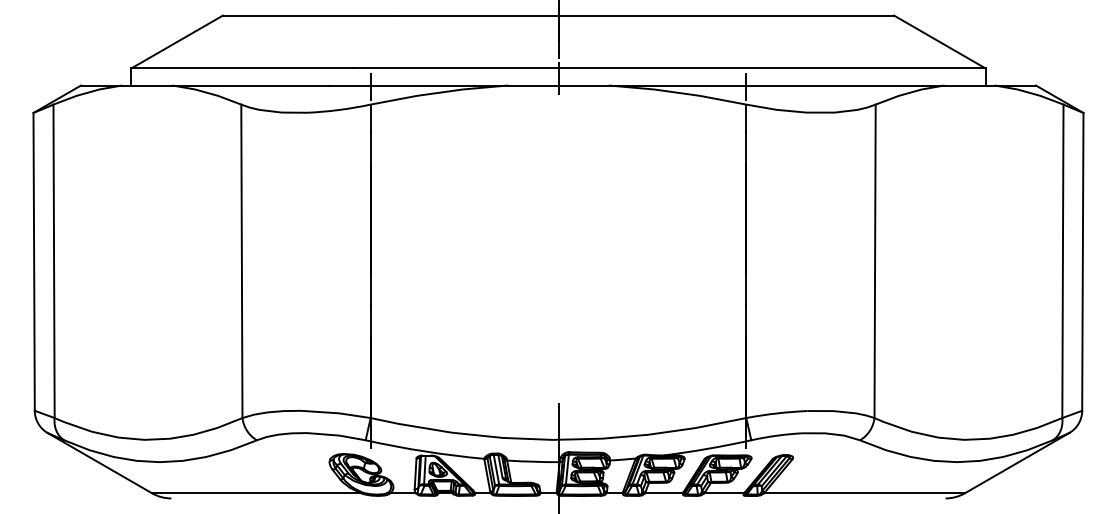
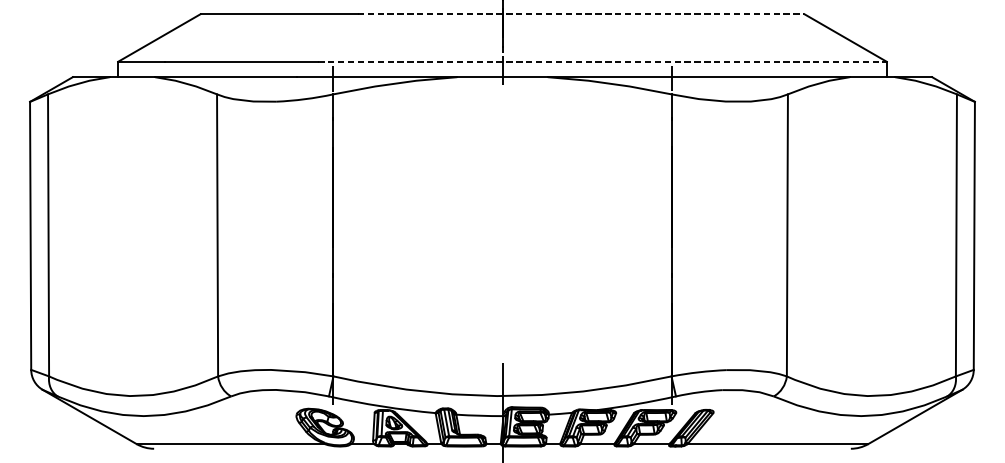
line: (646, 15) -> (581, 14), solid -> dashed
line: (669, 68) -> (602, 61), solid -> dashed

